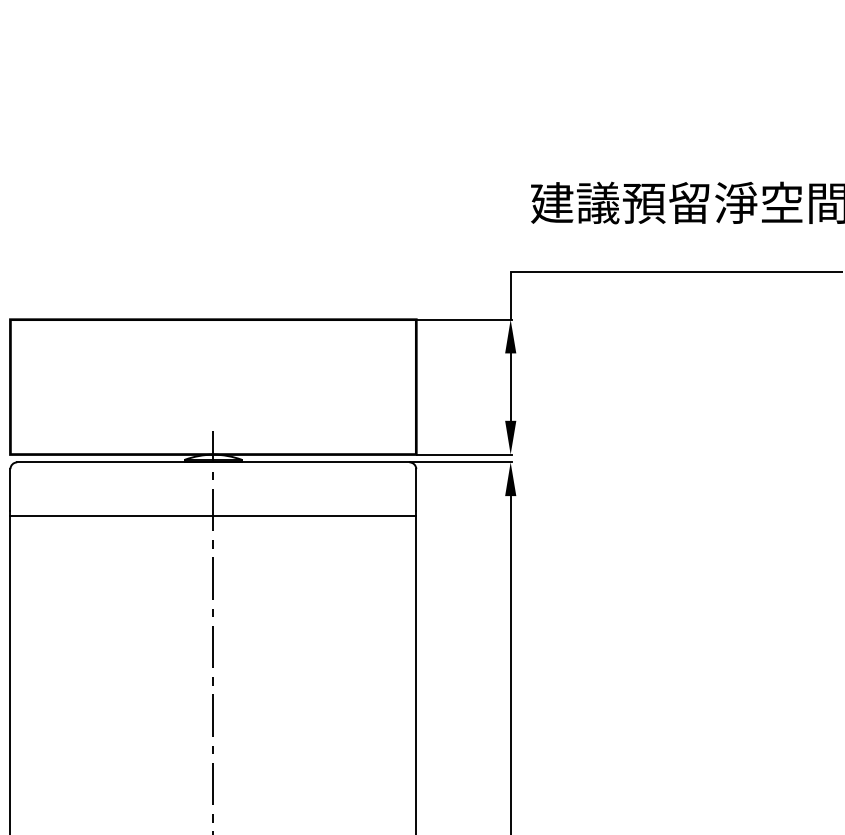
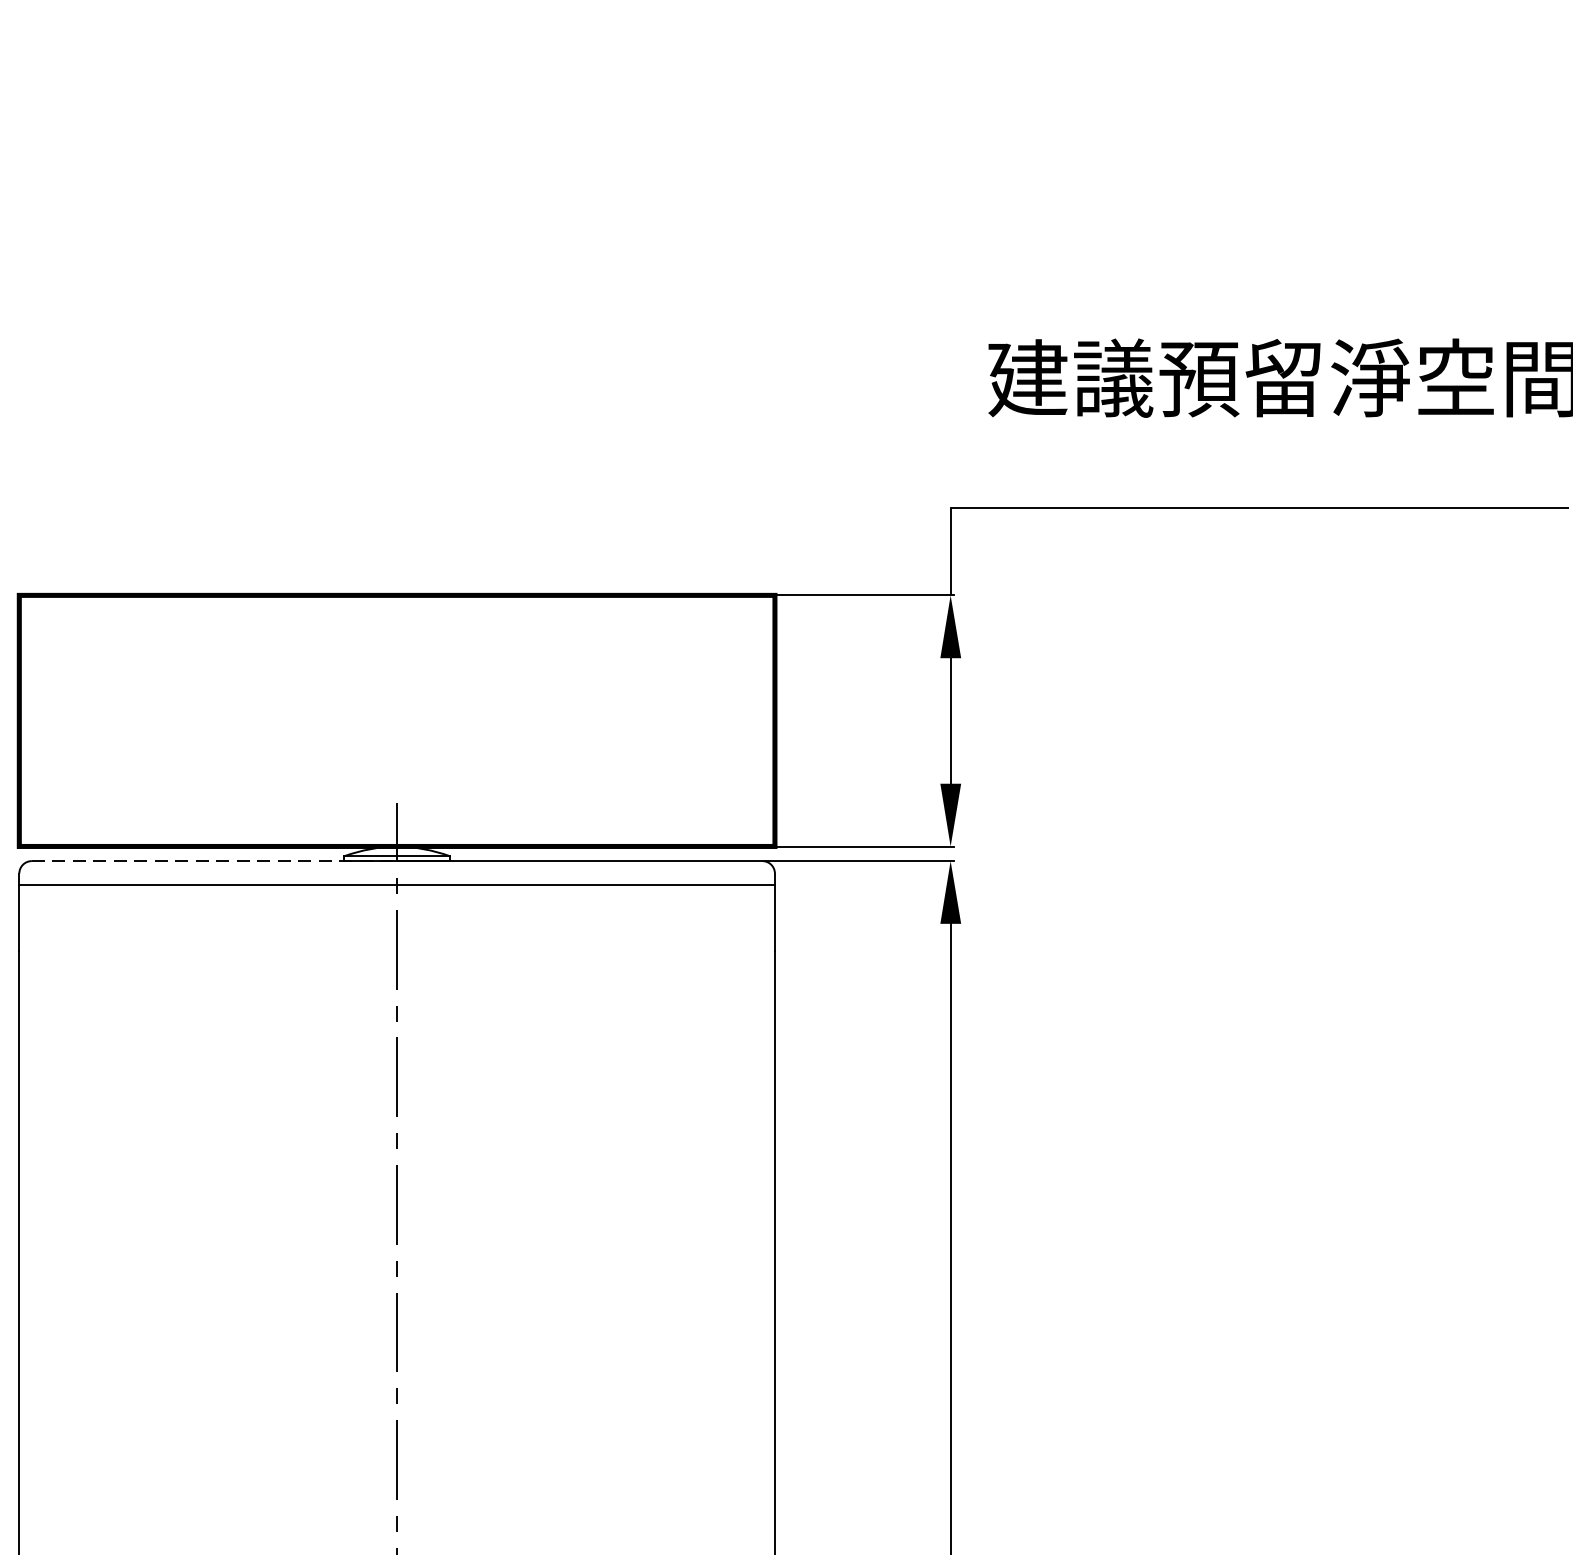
line: (115, 462) -> (214, 861), solid -> dashed
line: (213, 516) -> (397, 885), moved

